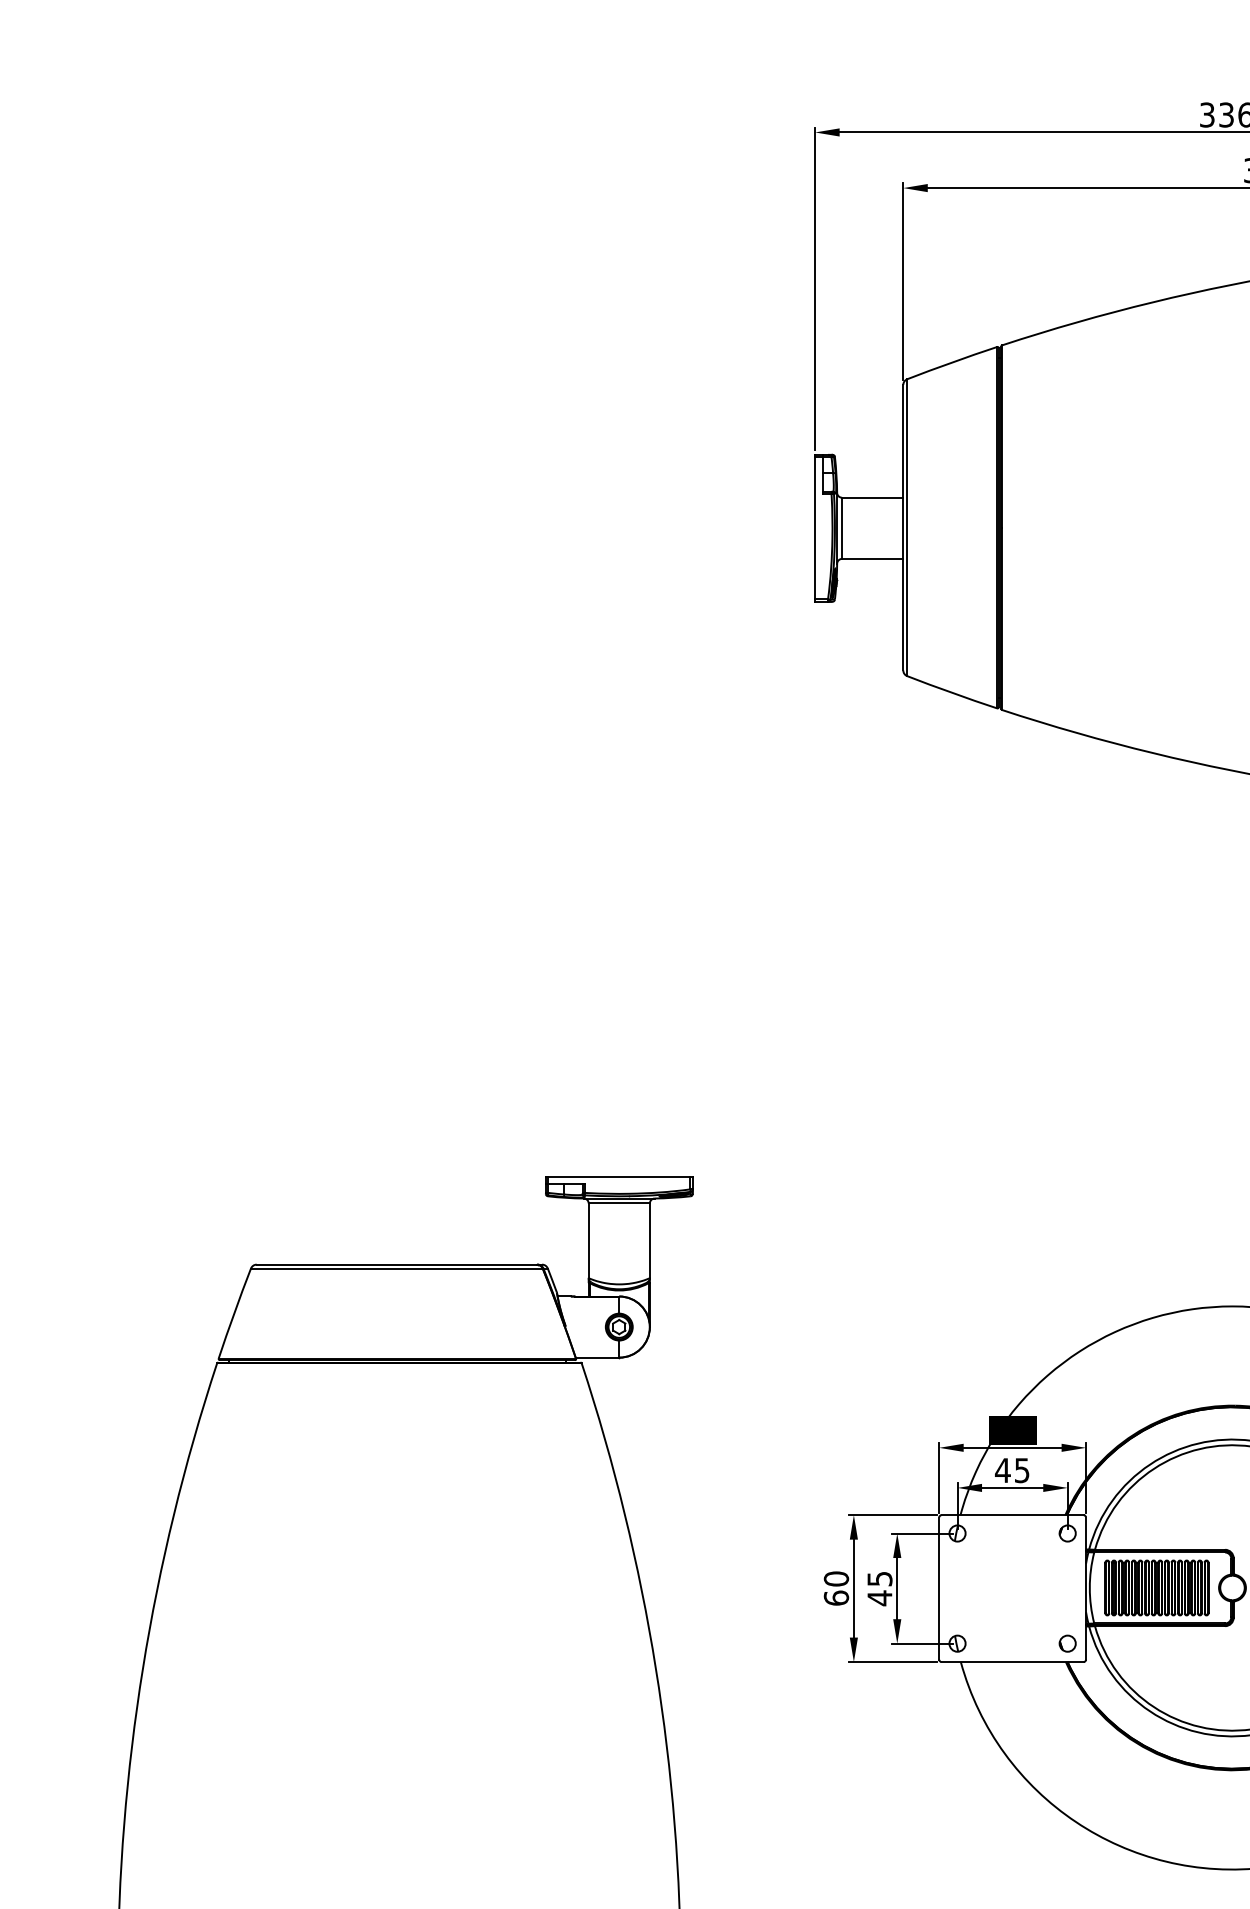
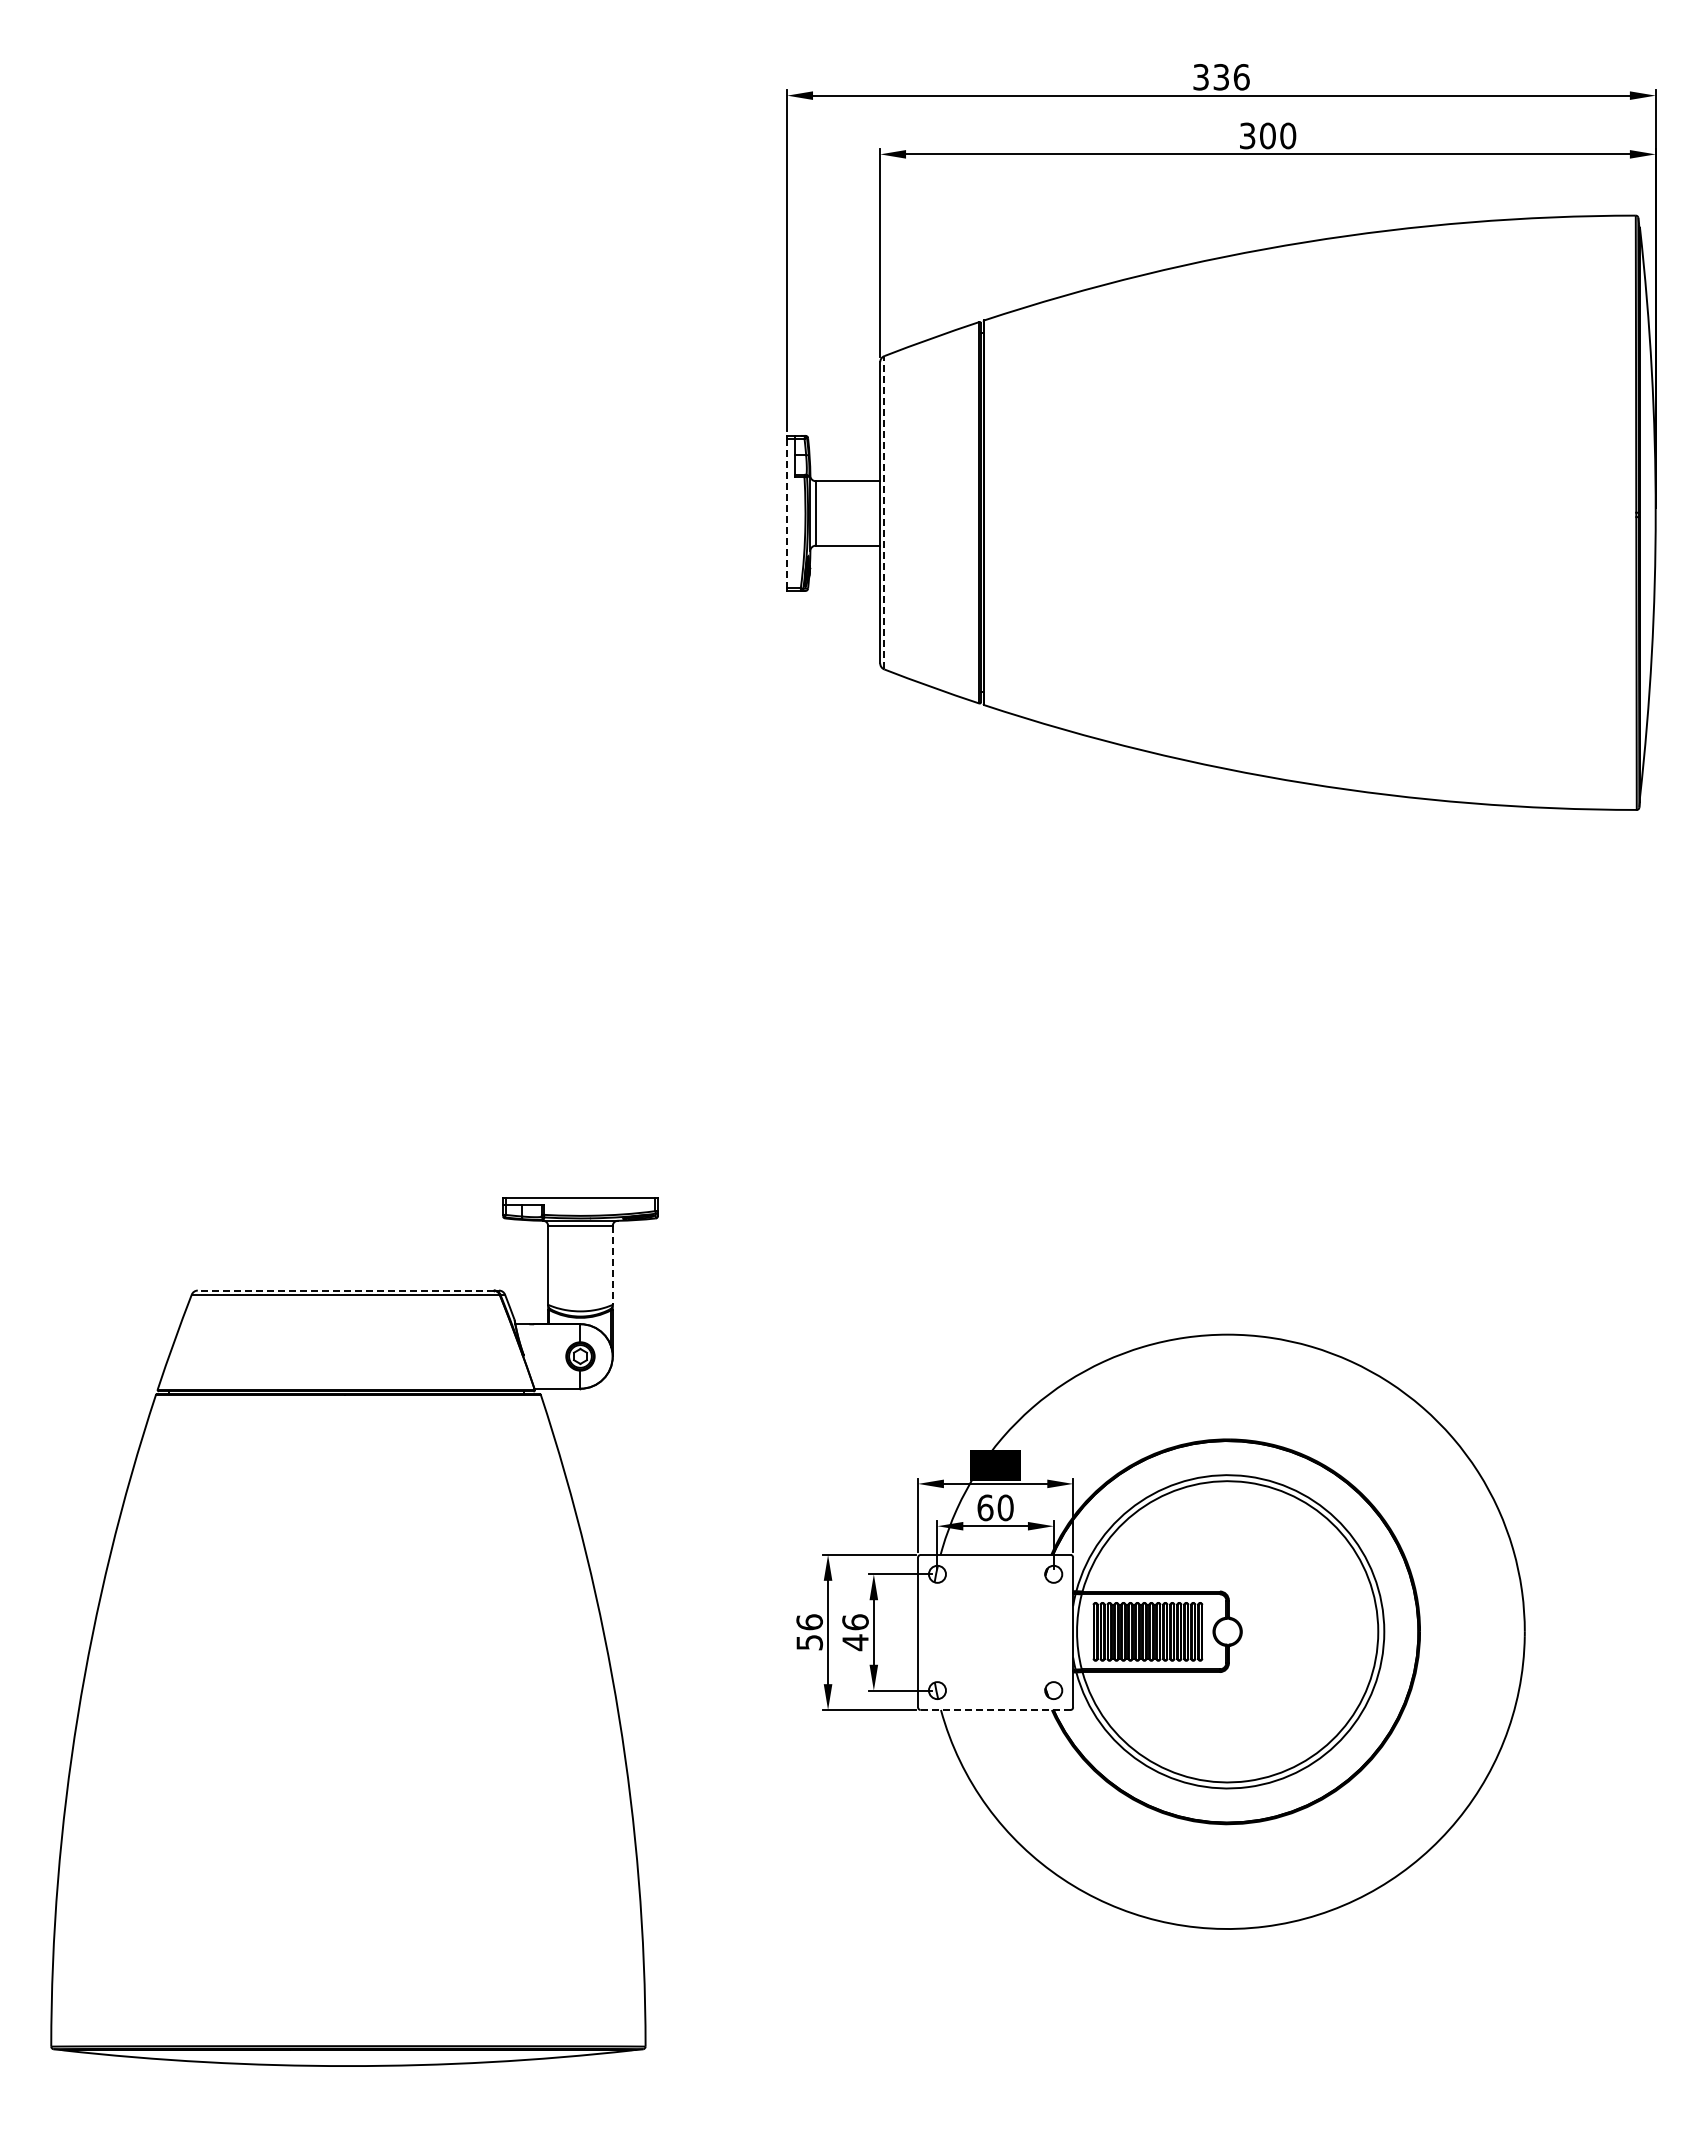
line: (907, 527) -> (884, 512), solid -> dashed
line: (815, 528) -> (787, 513), solid -> dashed
line: (649, 1240) -> (612, 1265), solid -> dashed
line: (396, 1264) -> (345, 1290), solid -> dashed
text: (1011, 1470) -> (994, 1507), 45 -> 60
text: (879, 1579) -> (855, 1622), 45 -> 46
text: (836, 1588) -> (809, 1632), 60 -> 56
line: (1012, 1662) -> (995, 1710), solid -> dashed

